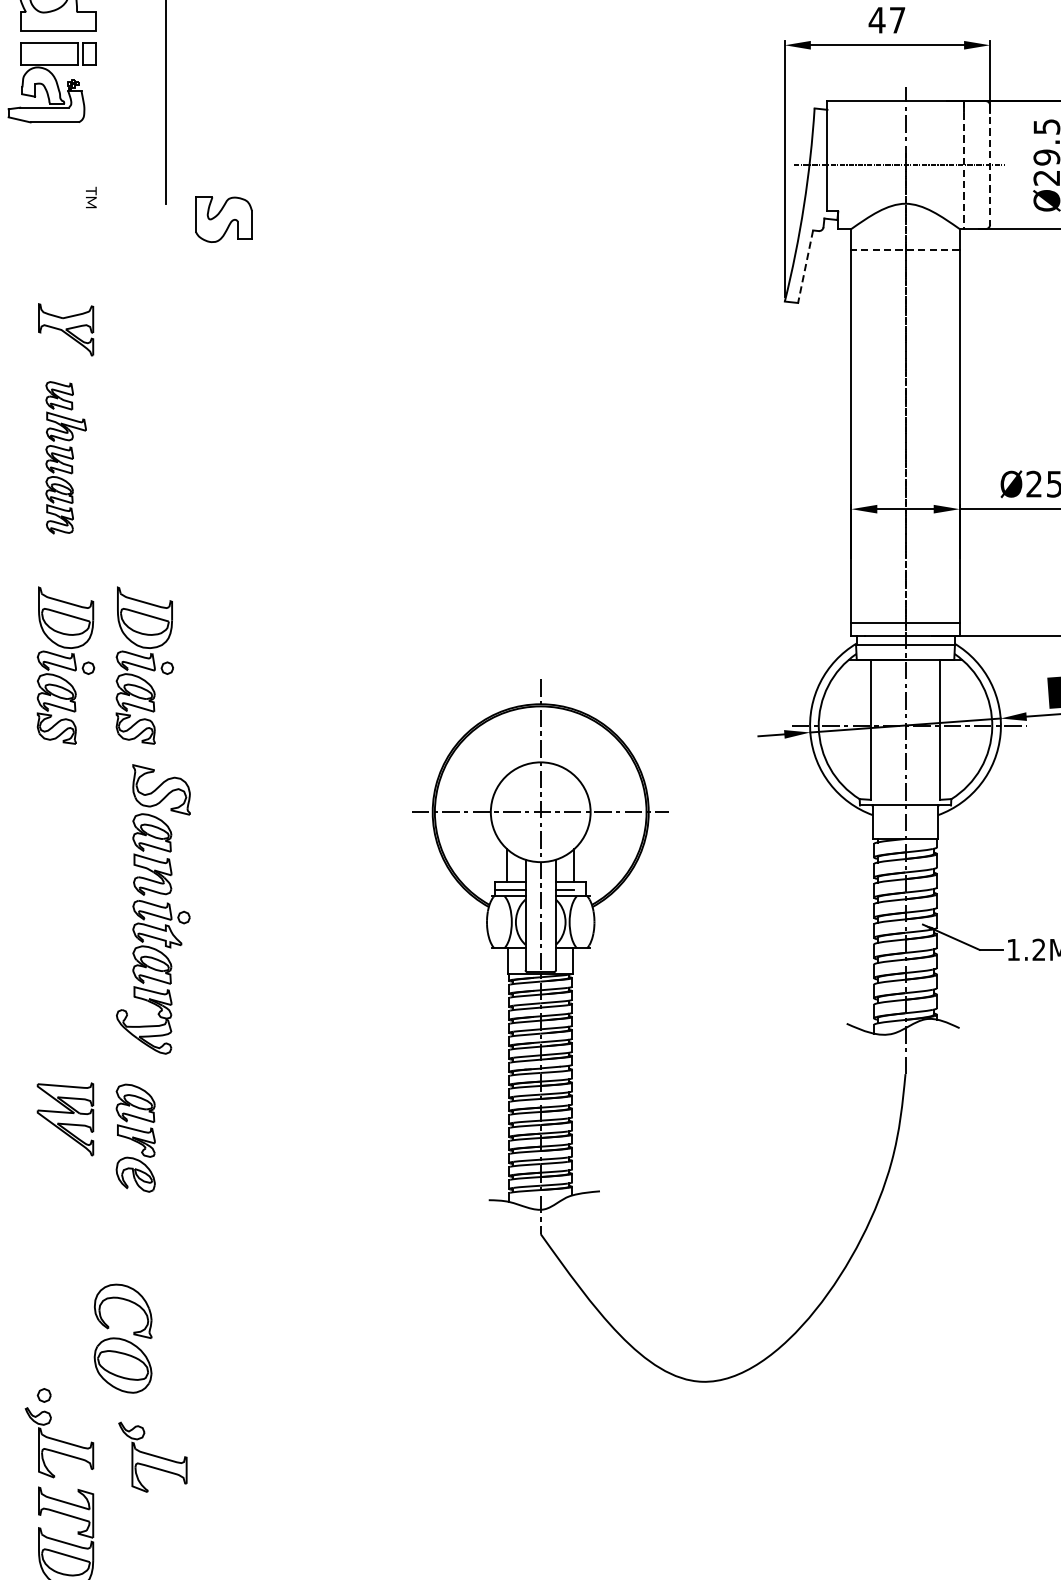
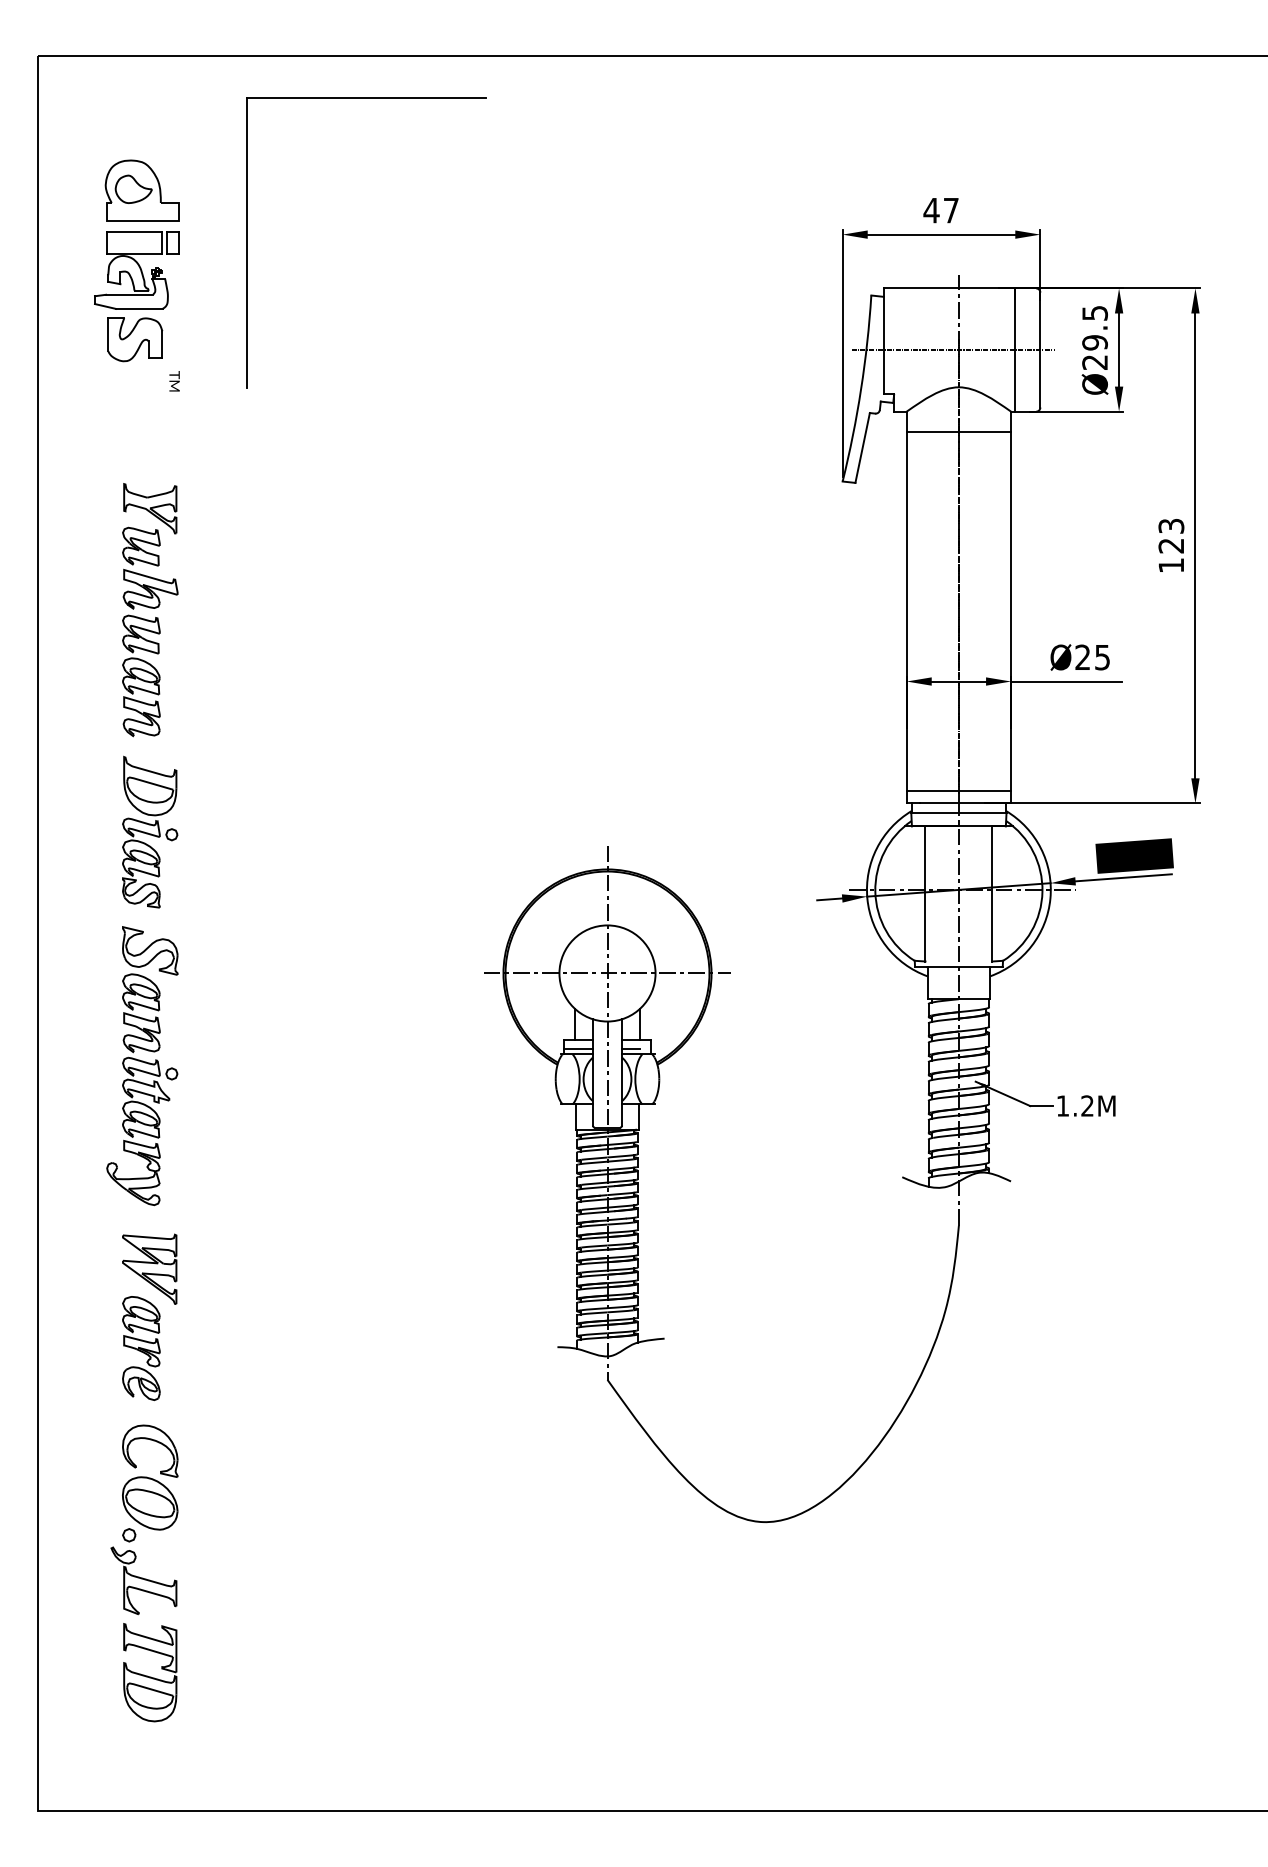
line: (964, 165) -> (1015, 350), dashed -> solid
line: (990, 165) -> (1040, 350), dashed -> solid
part: (224, 219) -> (135, 339), moved
line: (905, 249) -> (958, 431), dashed -> solid
line: (805, 266) -> (862, 447), dashed -> solid
part: (66, 457) -> (150, 631), size x1.43
part: (145, 664) -> (226, 831), removed
part: (153, 909) -> (142, 1066), moved
part: (135, 1138) -> (141, 1348), moved
part: (123, 1338) -> (150, 1477), moved
part: (152, 1456) -> (233, 1594), removed

